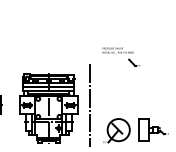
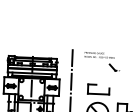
part: (121, 56) -> (102, 61), moved
part: (118, 104) -> (98, 88), added

